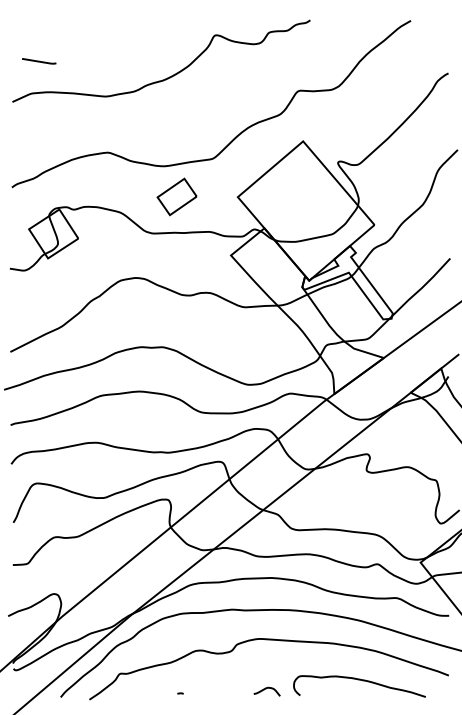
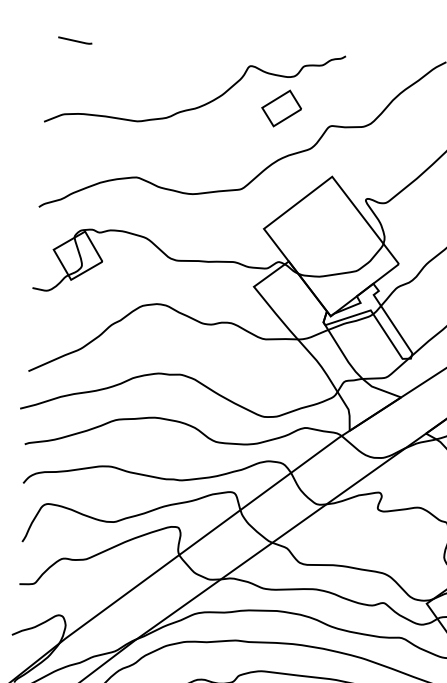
line: (39, 61) -> (75, 40), moved
part: (176, 196) -> (281, 108), moved

